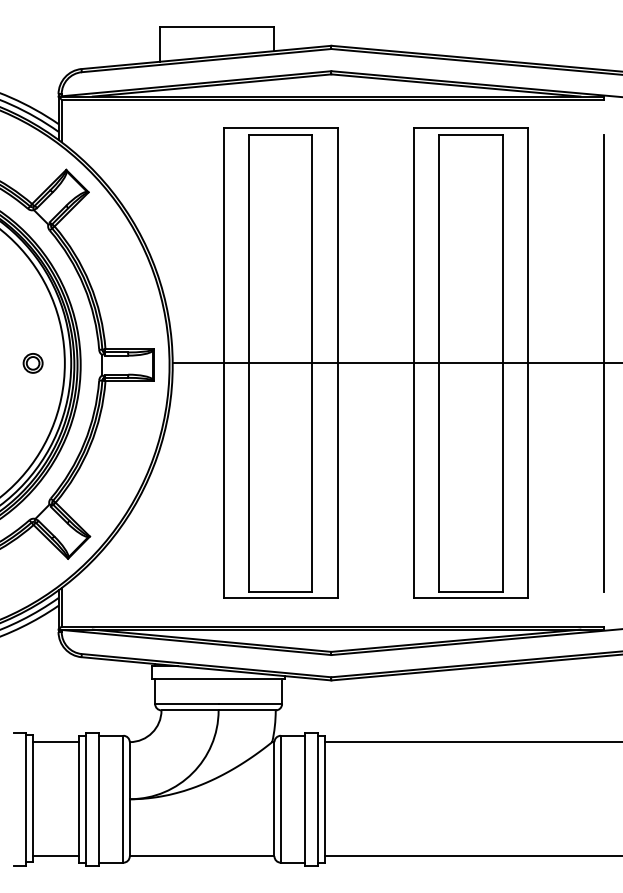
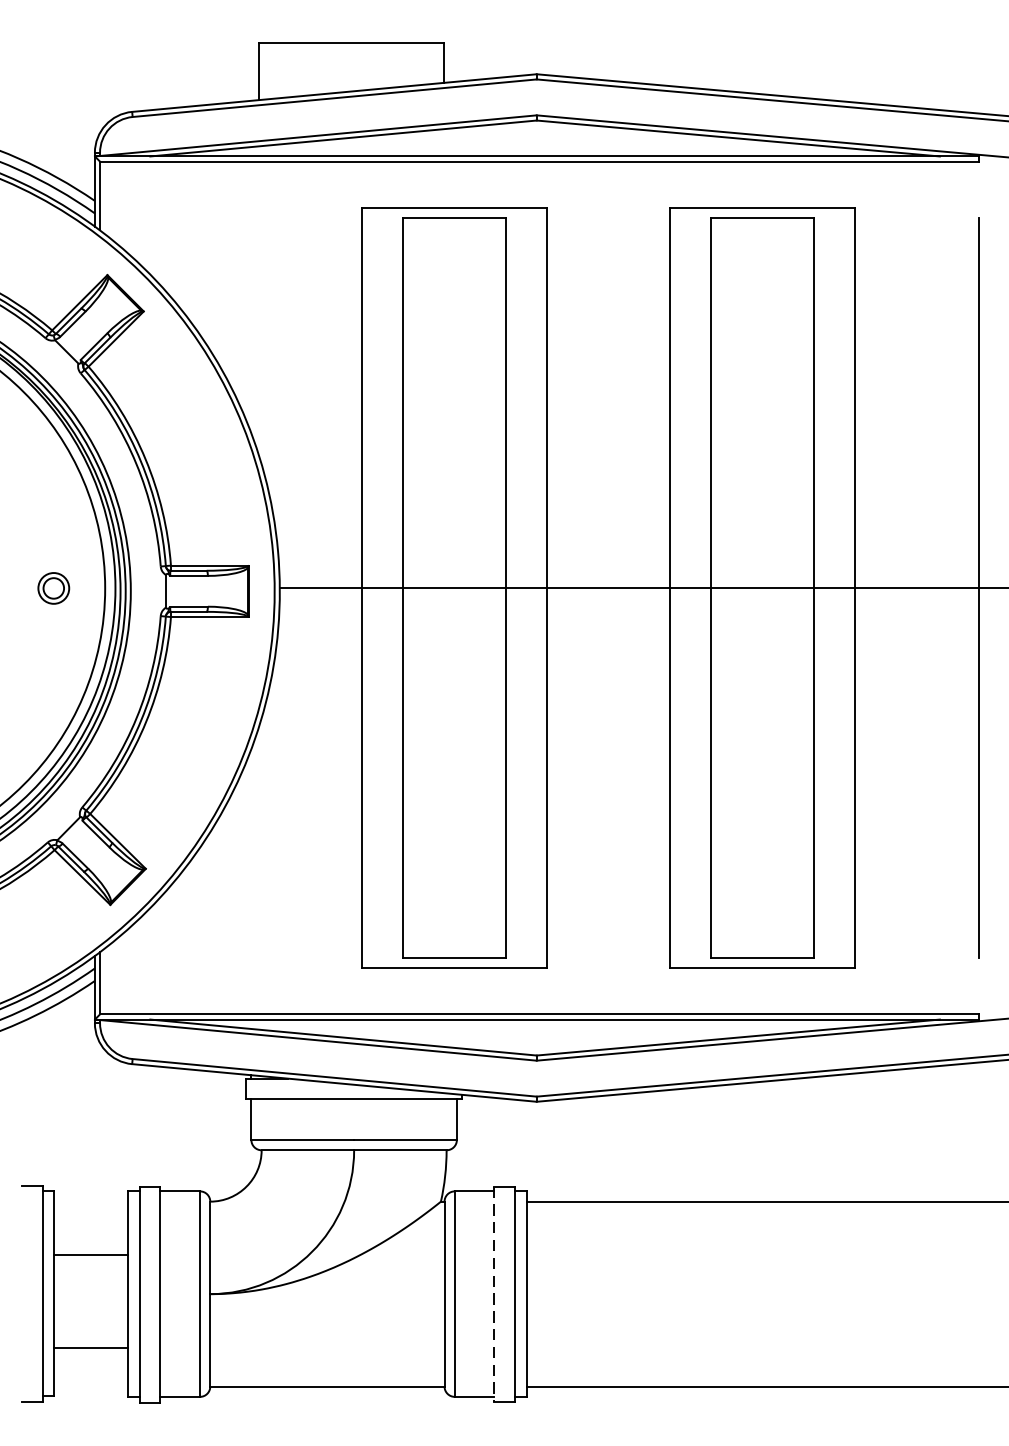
line: (56, 742) -> (91, 1255), moved
line: (305, 799) -> (494, 1294), solid -> dashed
line: (56, 856) -> (91, 1347), moved

